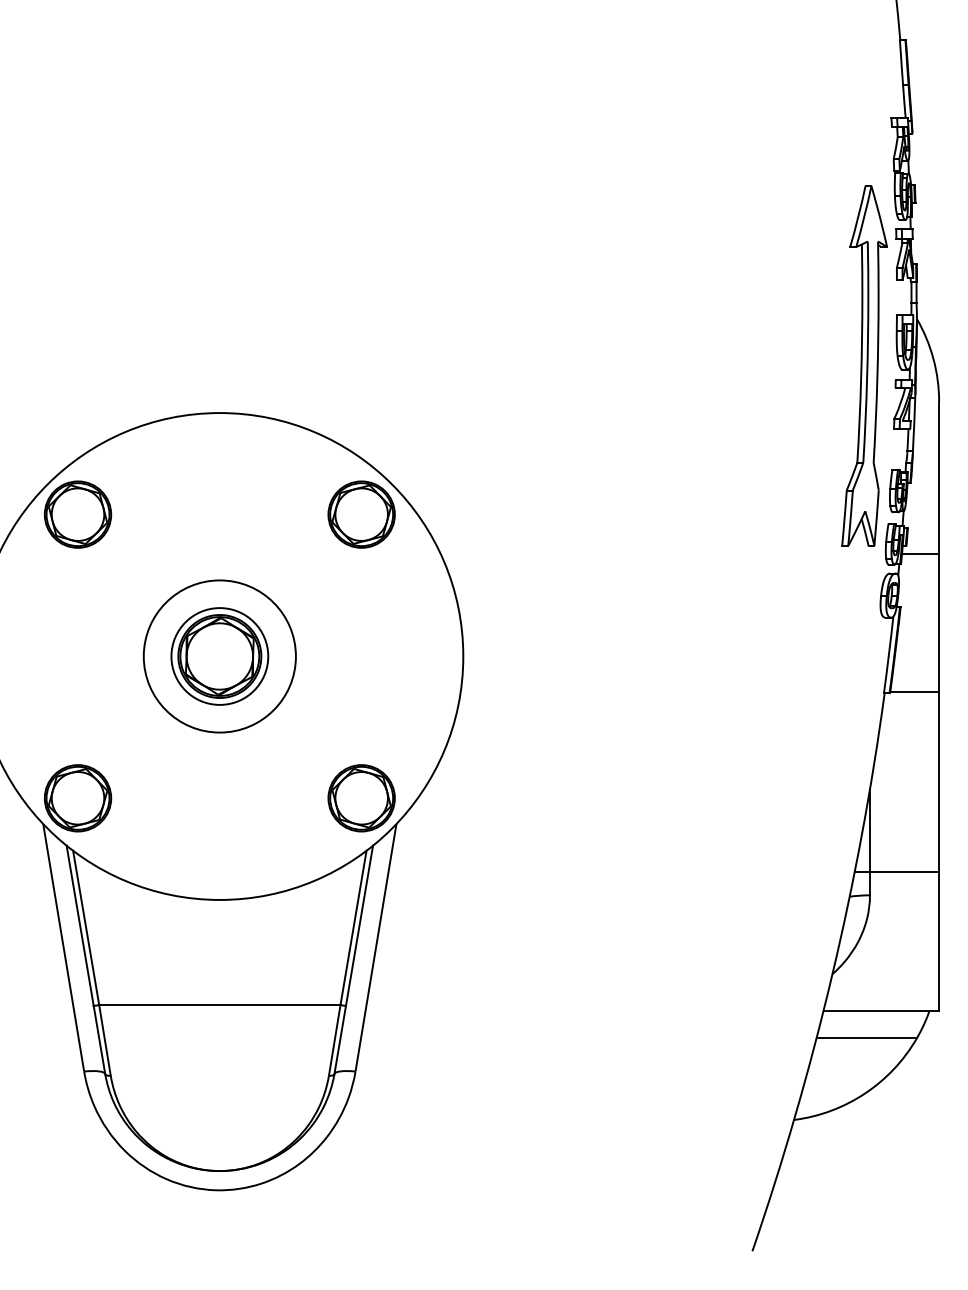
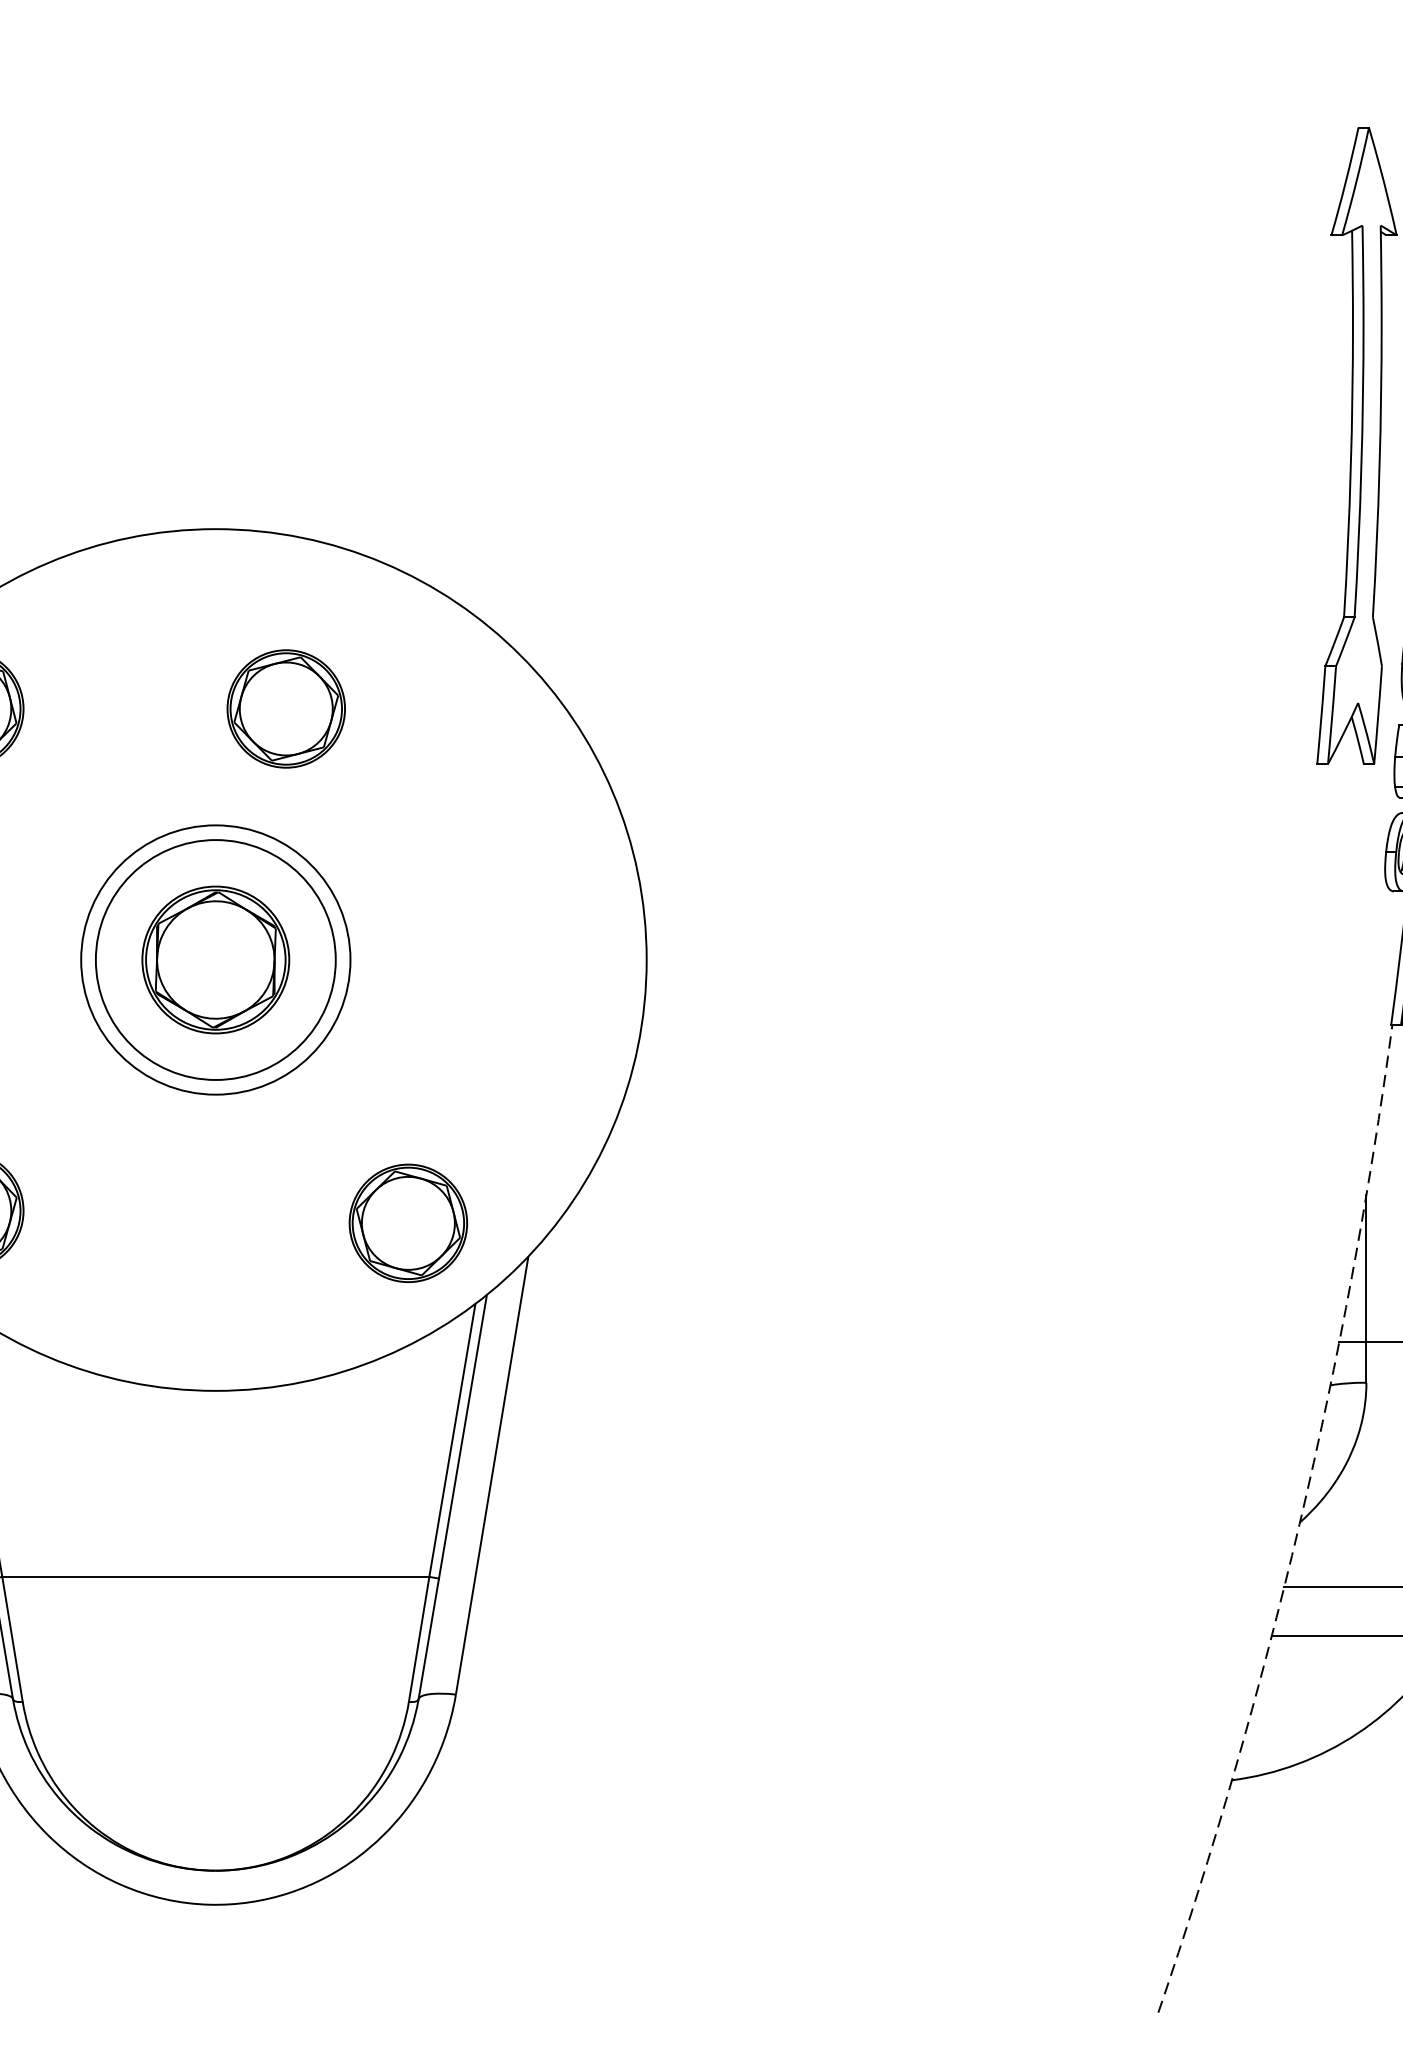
part: (361, 514) -> (285, 708), moved
circle: (219, 656) -> (215, 960), size x1.4
part: (361, 798) -> (408, 1223), moved
arc: (832, 975) -> (1300, 1524), solid -> dashed

